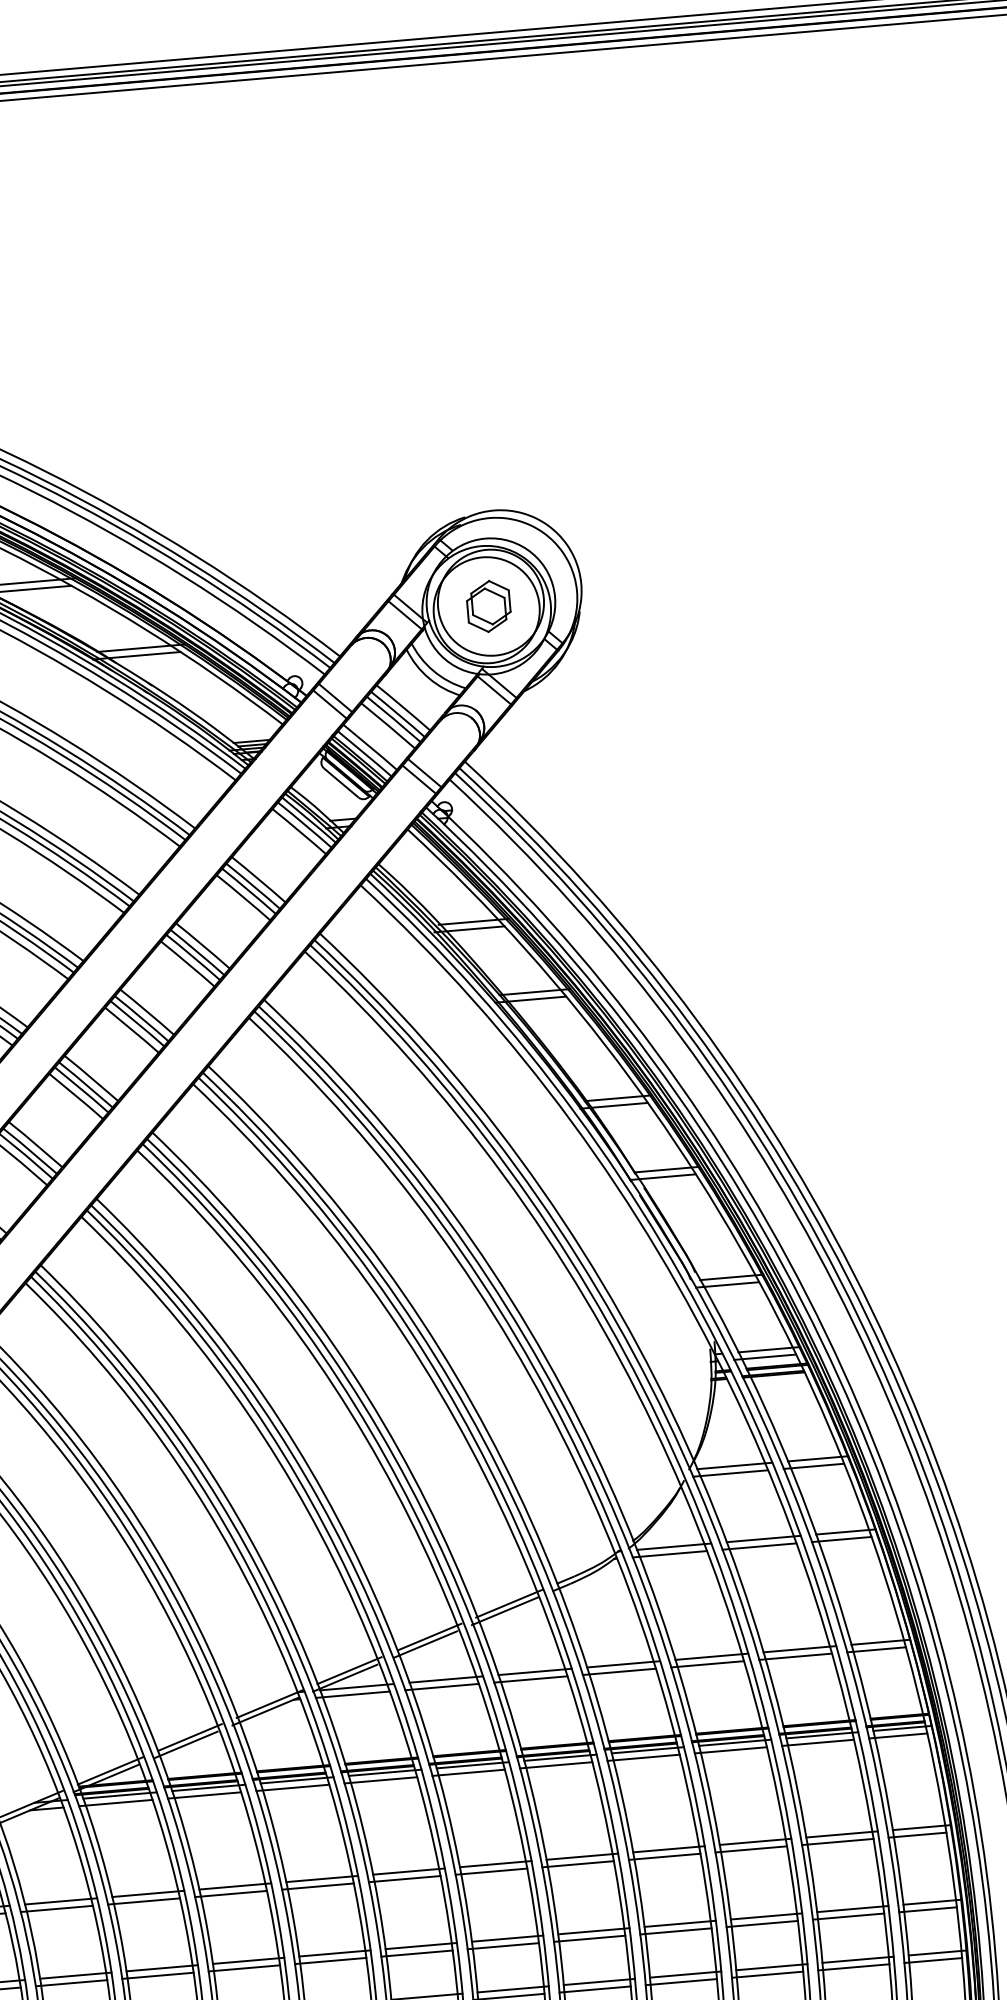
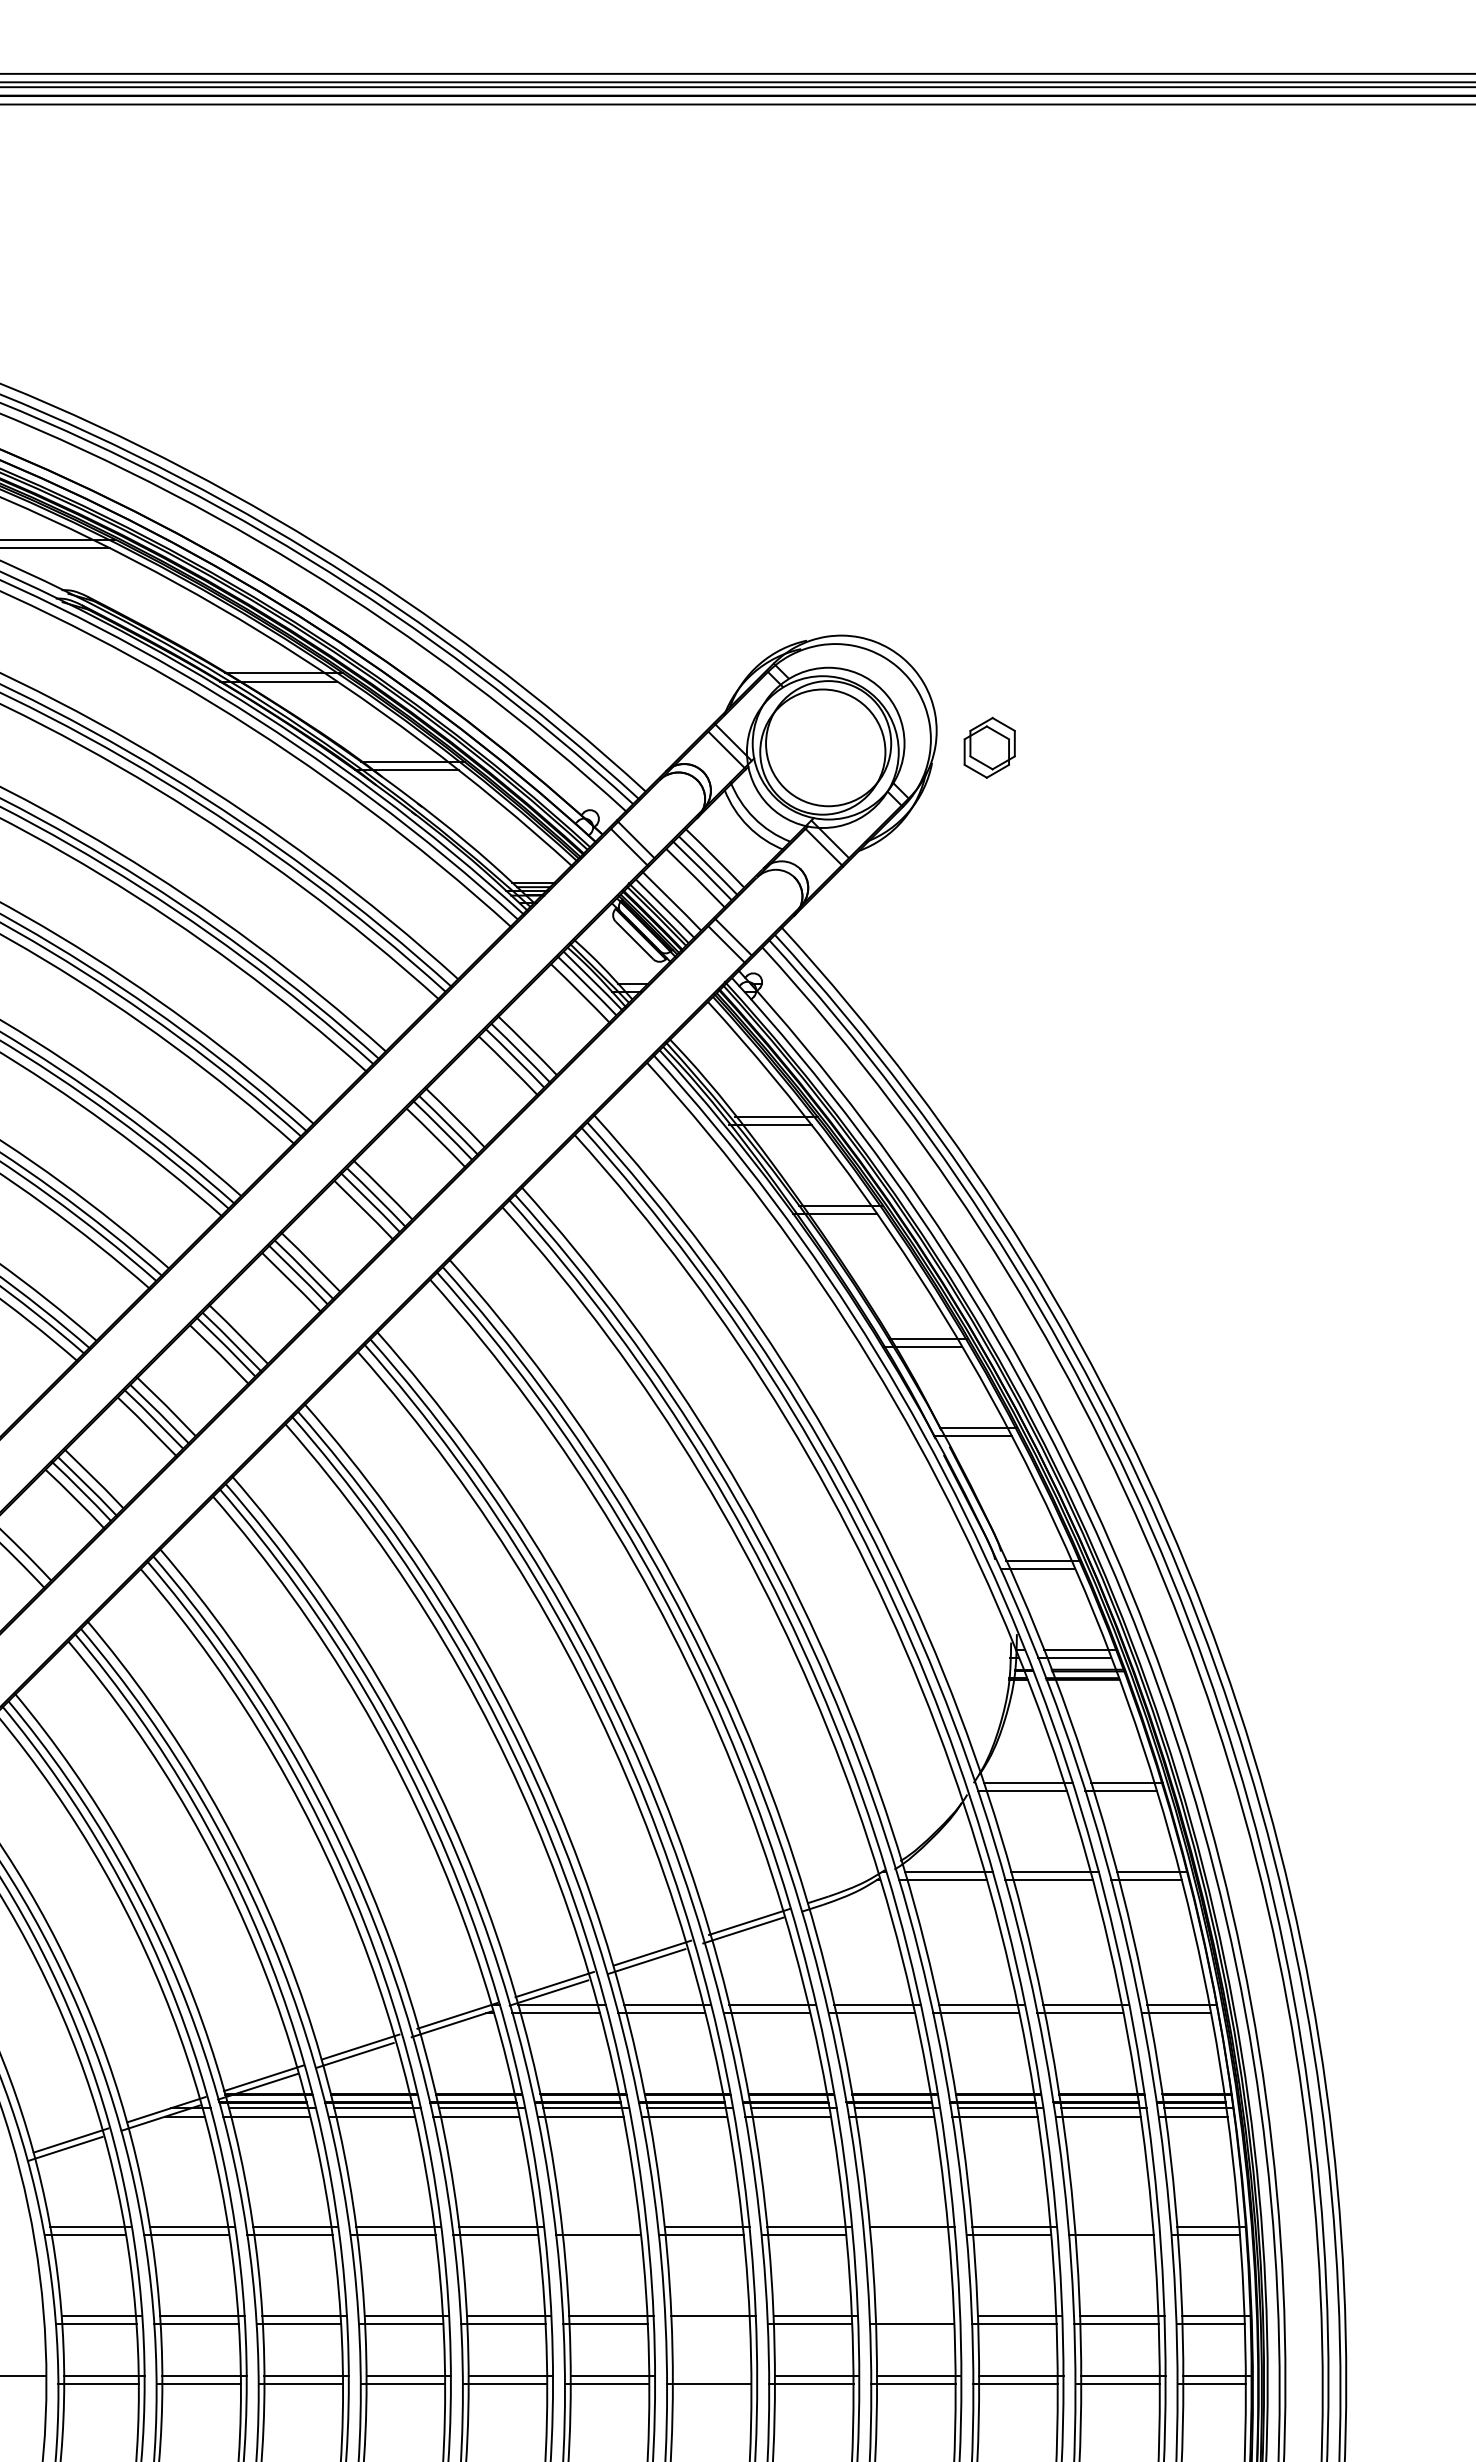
part: (488, 606) -> (989, 747), moved
line: (841, 1834) -> (1116, 2226), removed
line: (664, 1857) -> (906, 2235), removed
line: (409, 1871) -> (604, 2226), removed
line: (679, 1923) -> (917, 2315), removed
line: (503, 1945) -> (707, 2323), removed
line: (512, 1989) -> (714, 2375), removed

